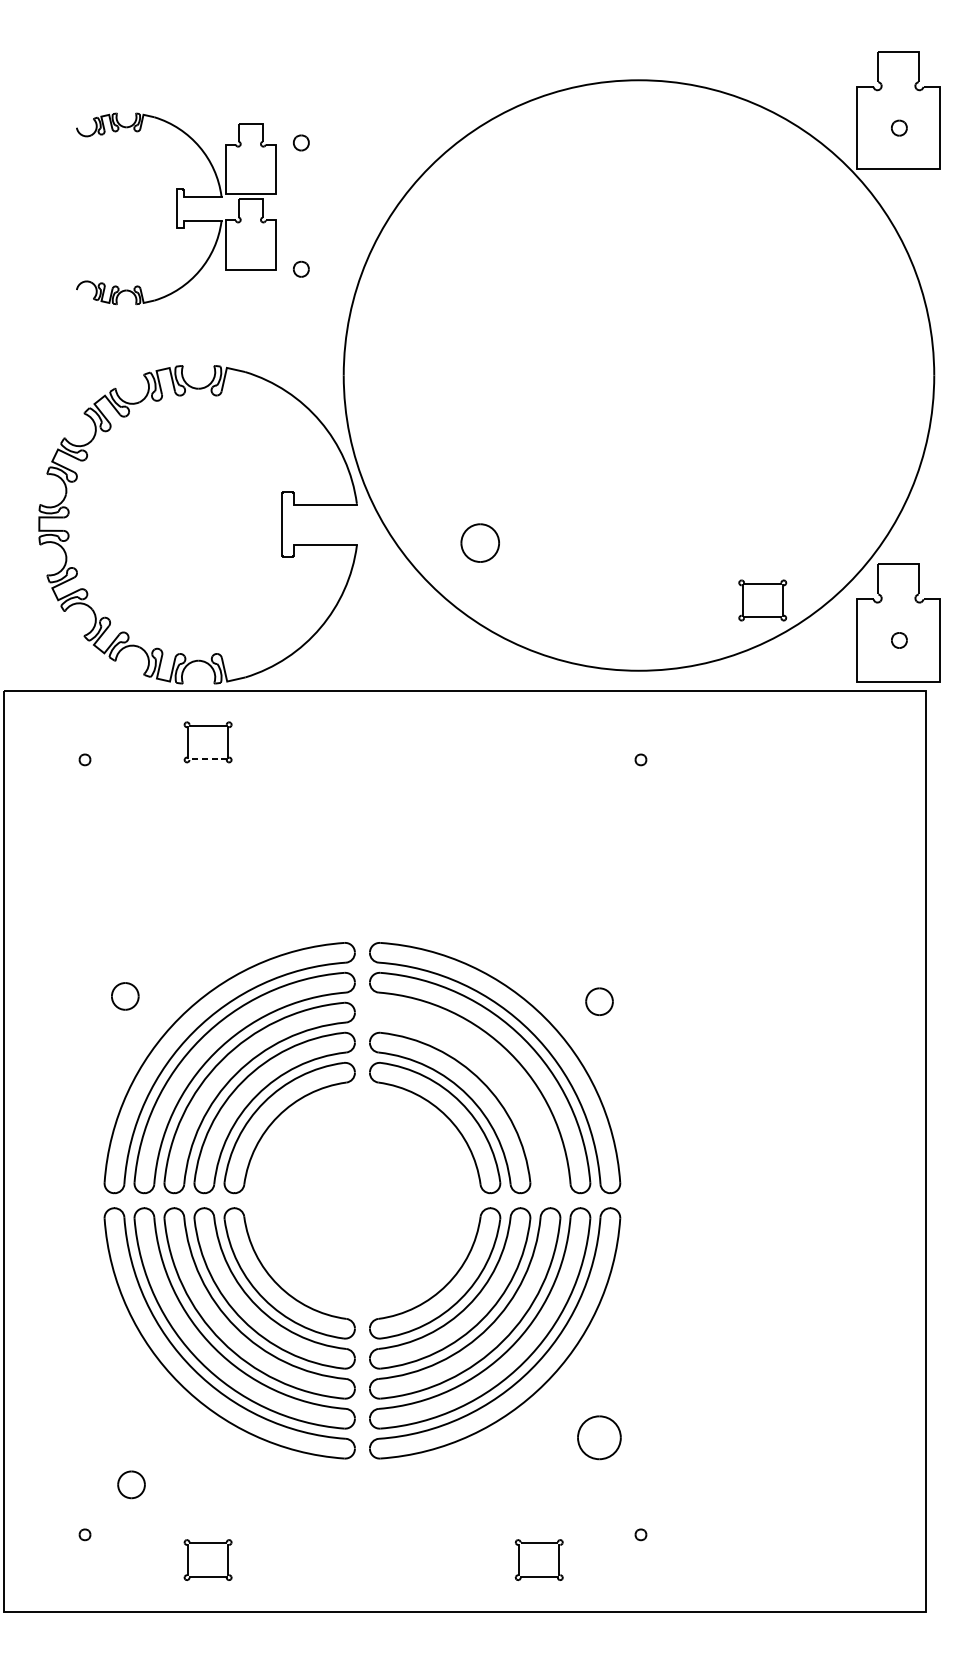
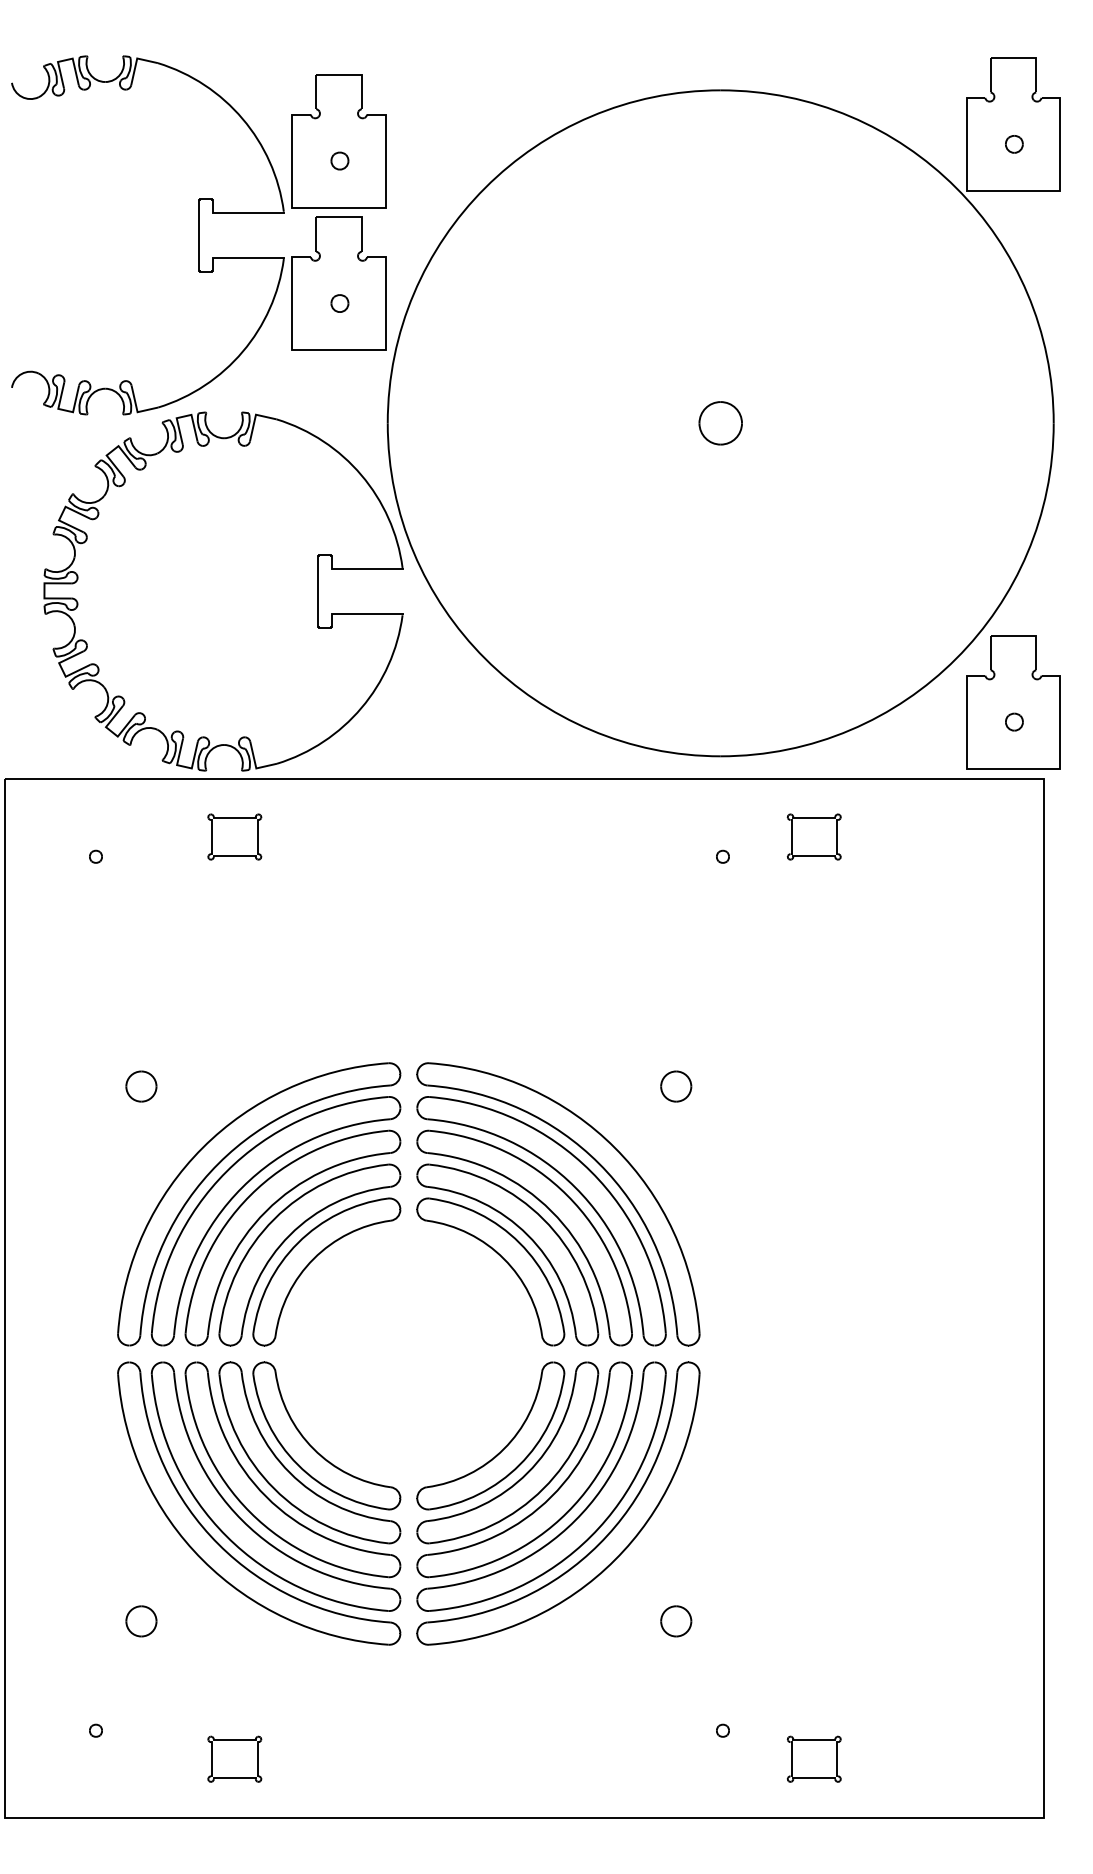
part: (175, 208) -> (198, 235), size x1.67
part: (480, 543) -> (720, 423), moved
part: (762, 600) -> (813, 836), moved
line: (207, 758) -> (234, 855), dashed -> solid
part: (125, 996) -> (141, 1086), moved
part: (599, 1001) -> (676, 1086), moved
part: (488, 1074) -> (550, 1211), added
part: (599, 1437) -> (676, 1621), size x0.62
part: (131, 1484) -> (141, 1621), moved
part: (538, 1559) -> (813, 1758), moved

